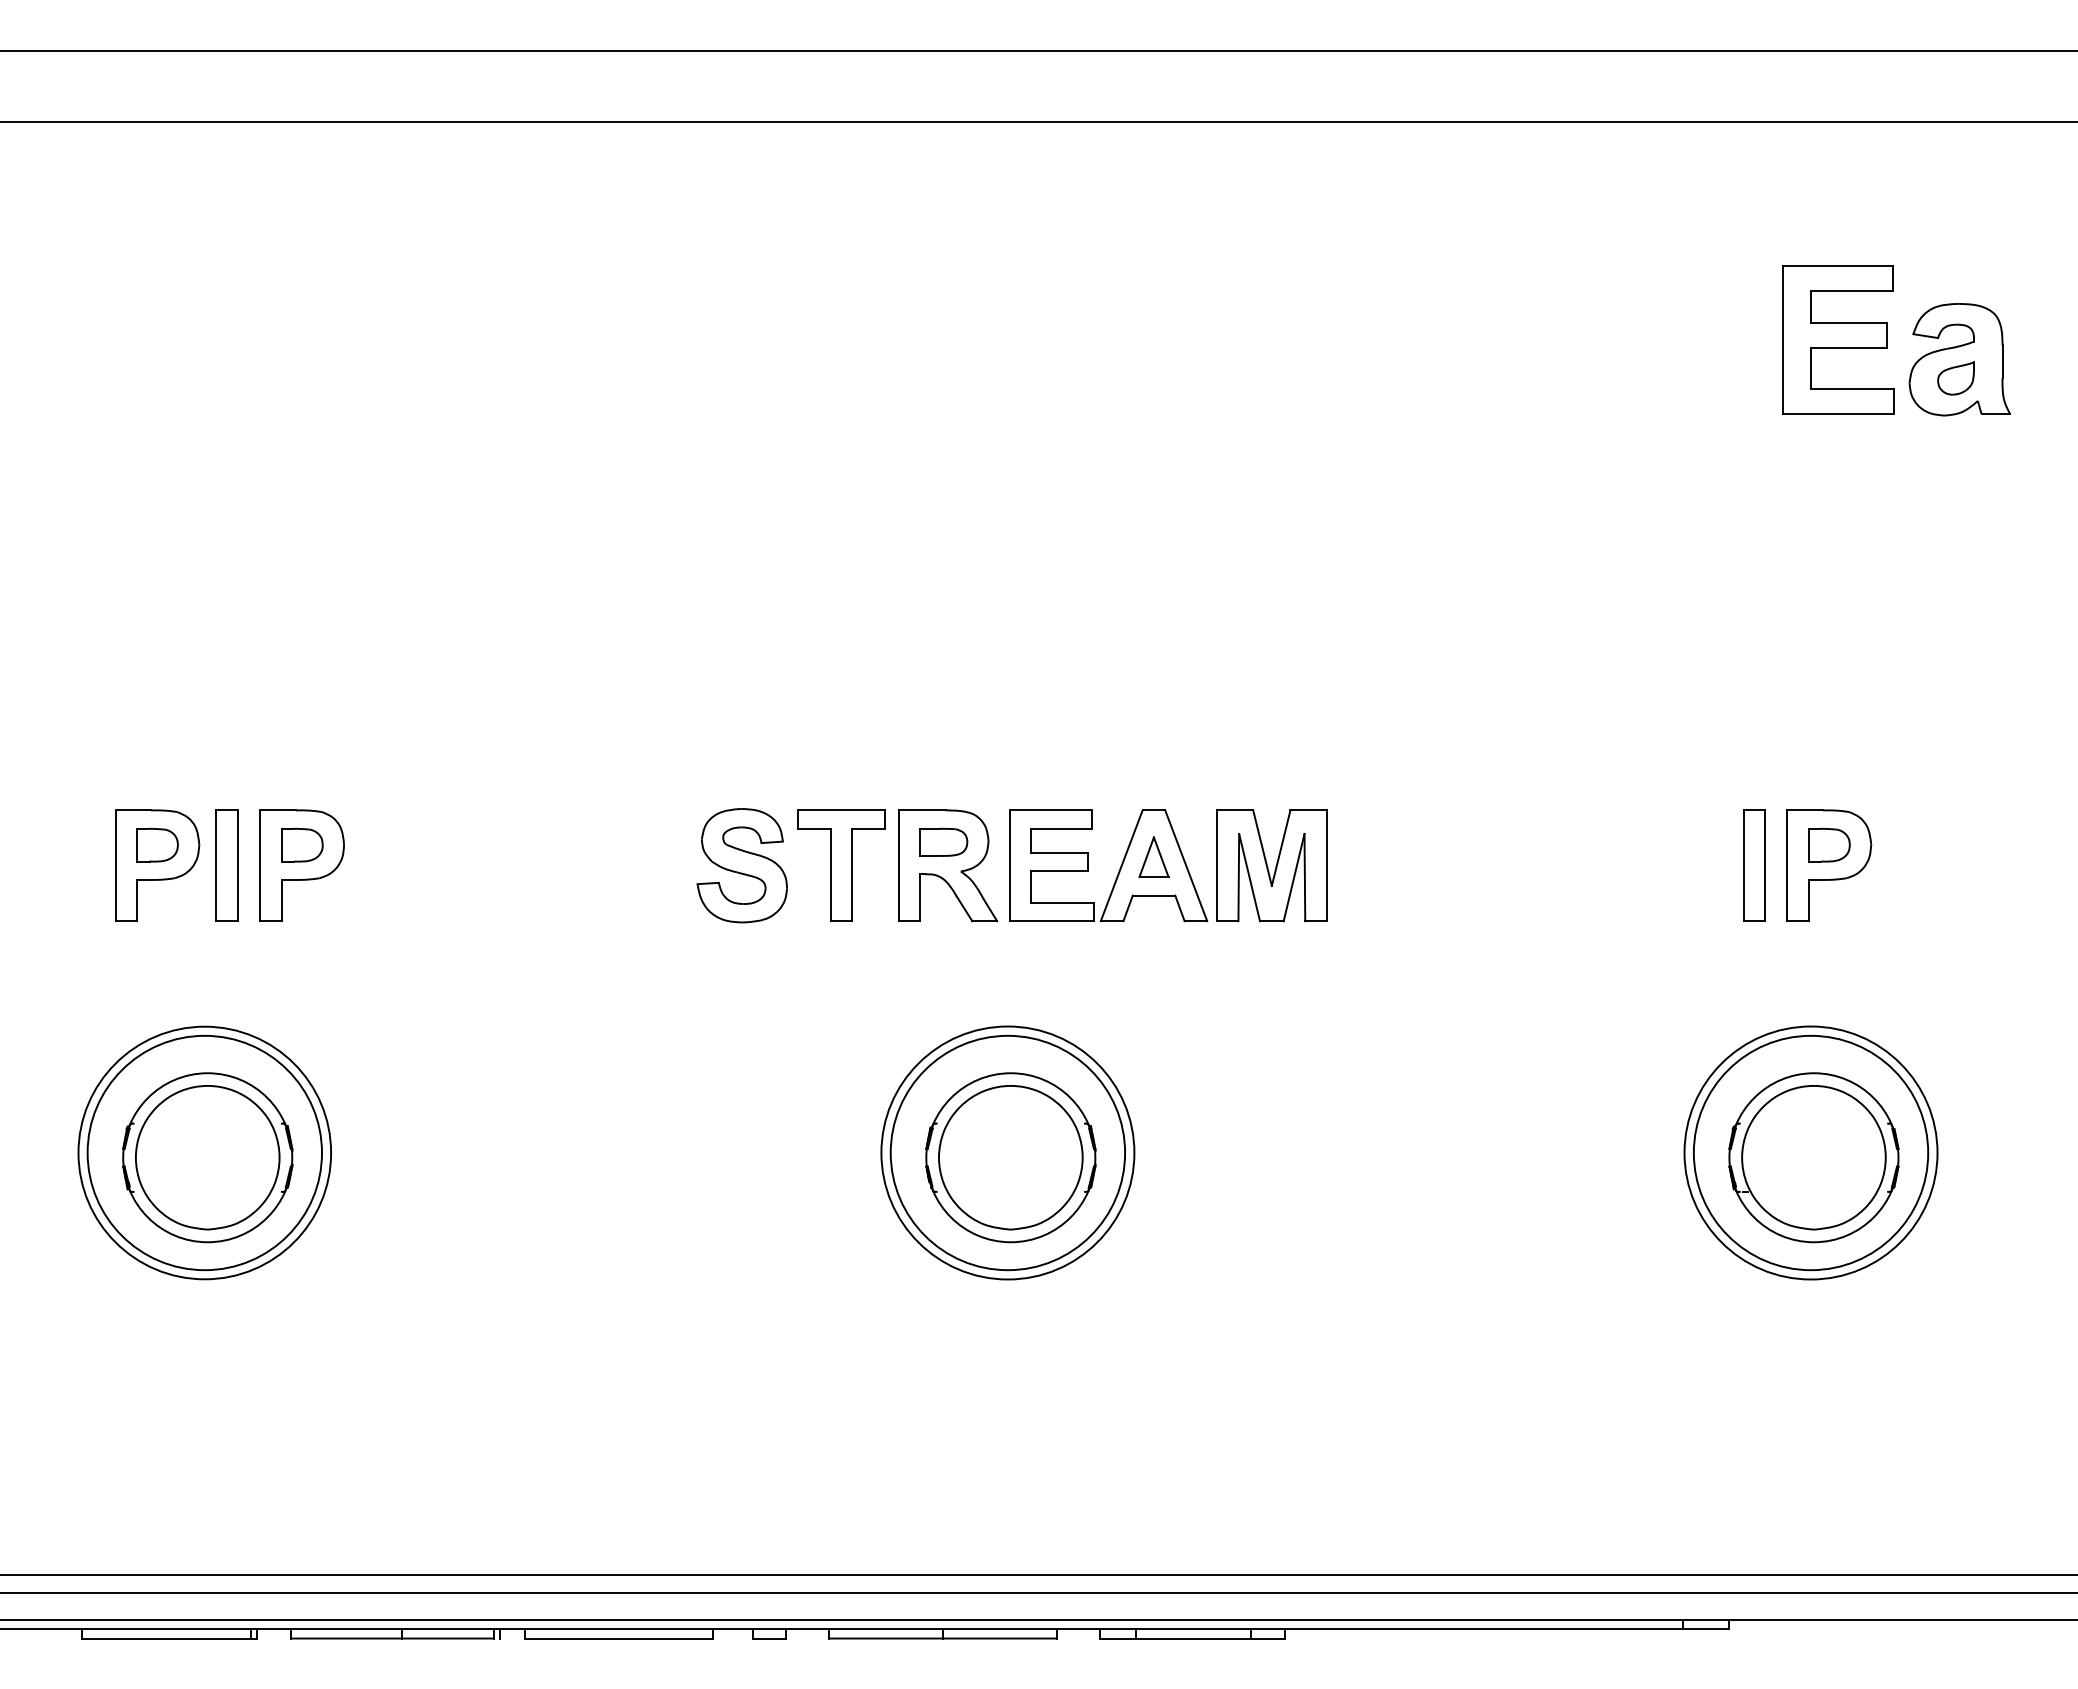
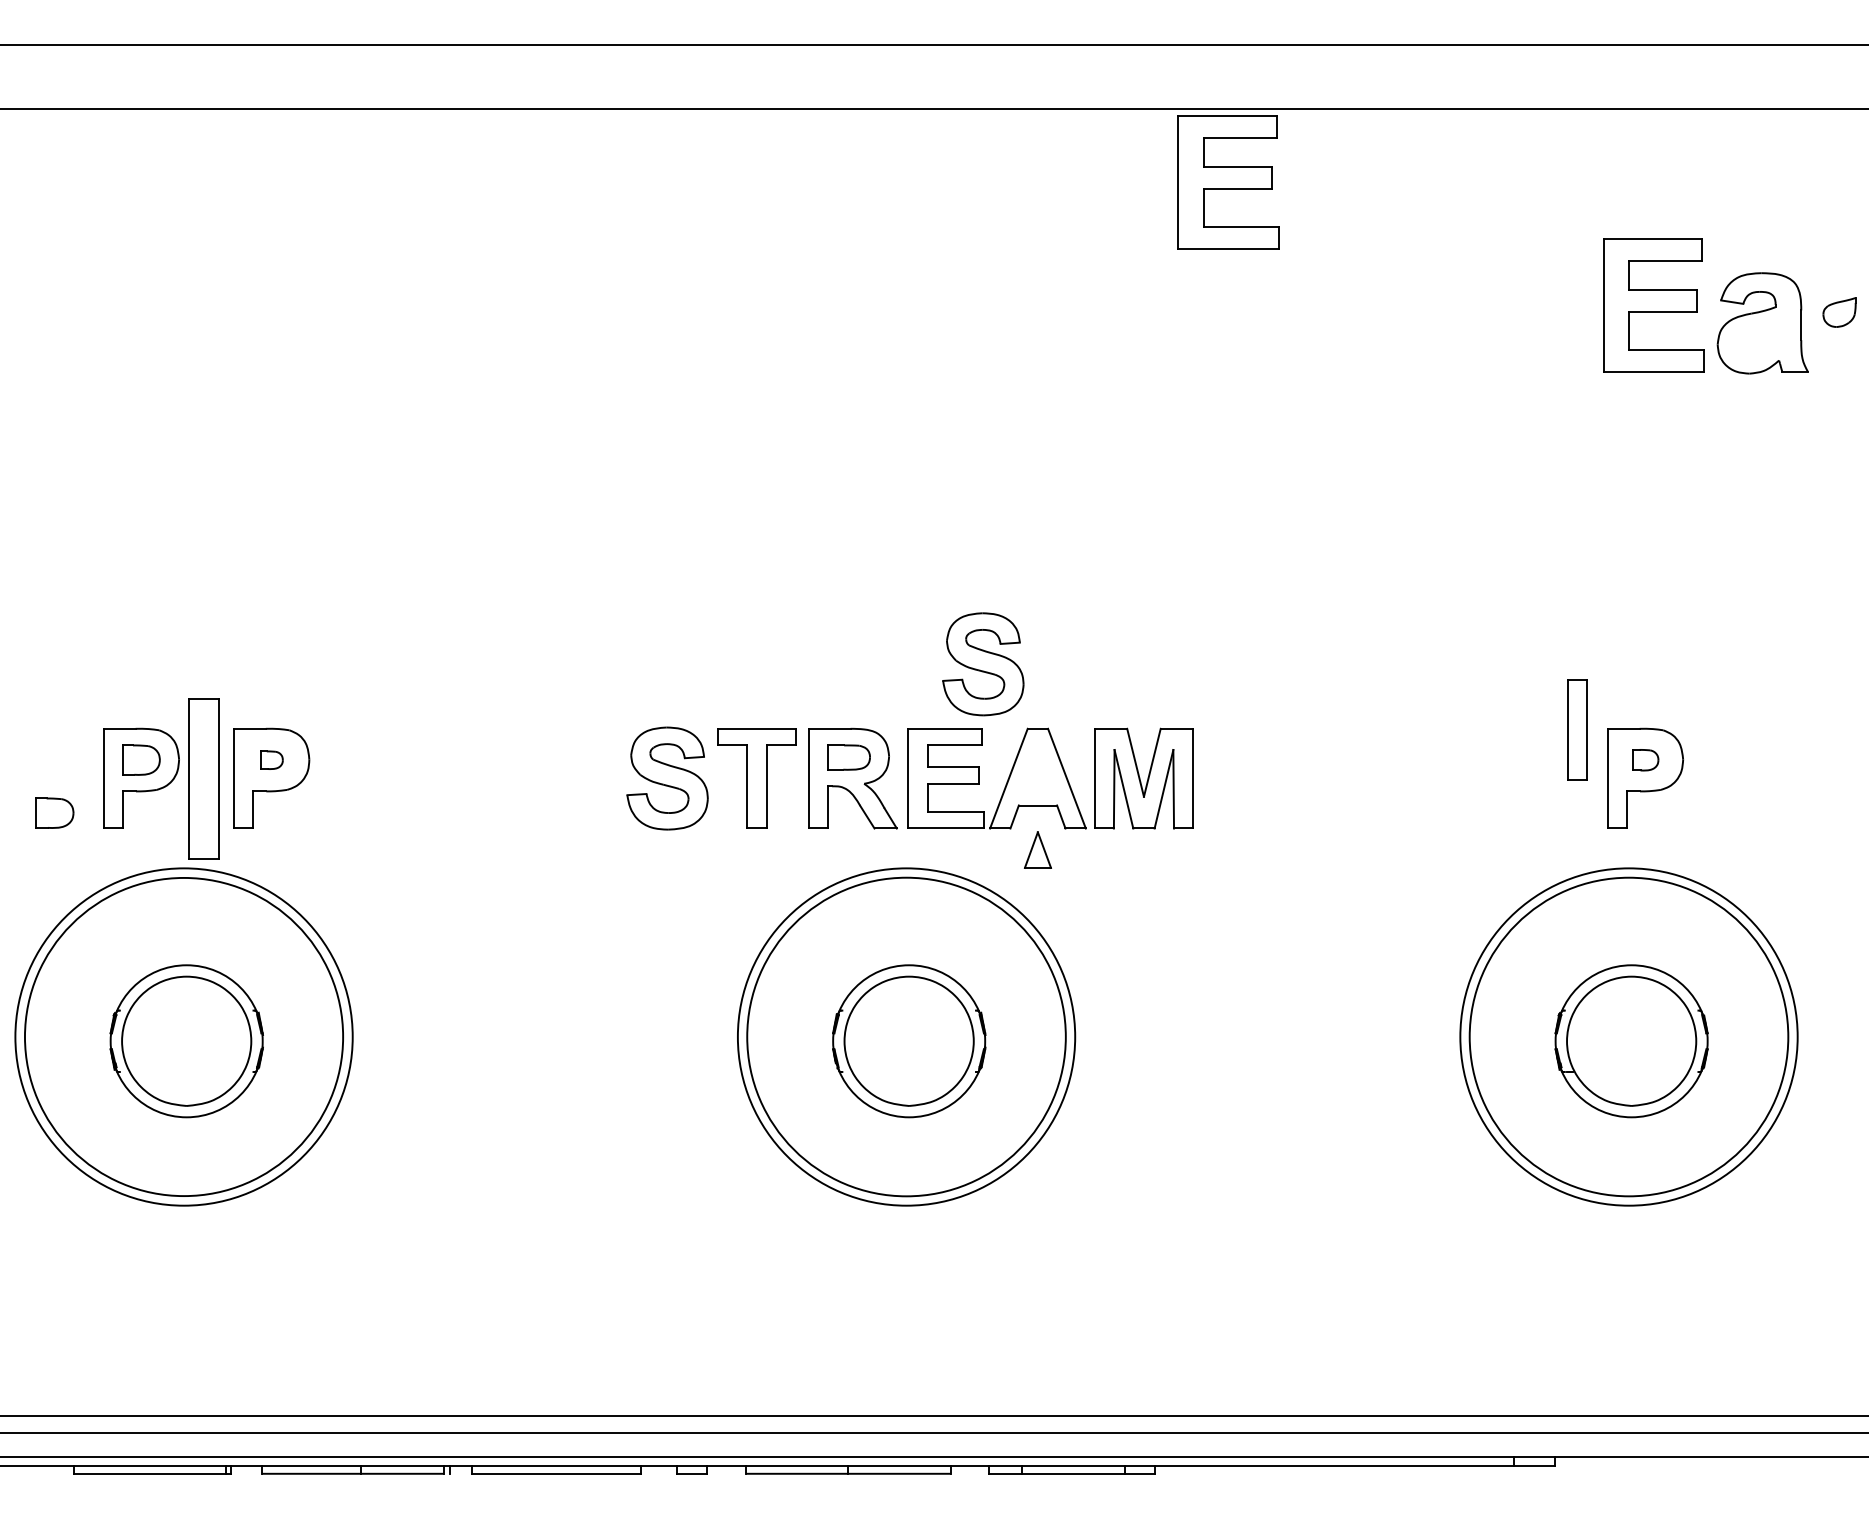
part: (1365, 202) -> (1228, 181), added
part: (1955, 378) -> (1839, 312), moved
part: (1092, 738) -> (982, 664), added
part: (302, 845) -> (271, 760), size x0.6
part: (1829, 845) -> (1645, 760), size x0.7
part: (1153, 856) -> (1037, 849), moved
part: (226, 865) -> (203, 778), size x1.6
part: (1754, 865) -> (1578, 729), moved
part: (61, 904) -> (55, 813), added
circle: (204, 1152) -> (183, 1036), size x1.4
circle: (204, 1152) -> (183, 1036), size x1.6
circle: (1007, 1152) -> (906, 1036), size x1.4
circle: (1007, 1152) -> (906, 1036), size x1.6
circle: (1810, 1152) -> (1628, 1036), size x1.4
circle: (1810, 1152) -> (1628, 1036), size x1.6

